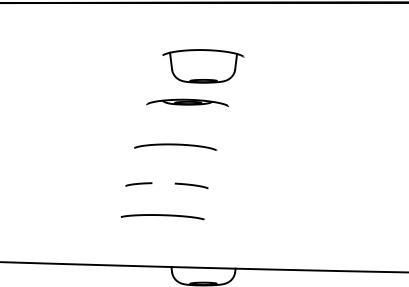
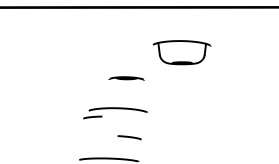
part: (203, 66) -> (182, 52), moved
part: (187, 102) -> (126, 78), size x0.6
line: (138, 184) -> (92, 117), moved

